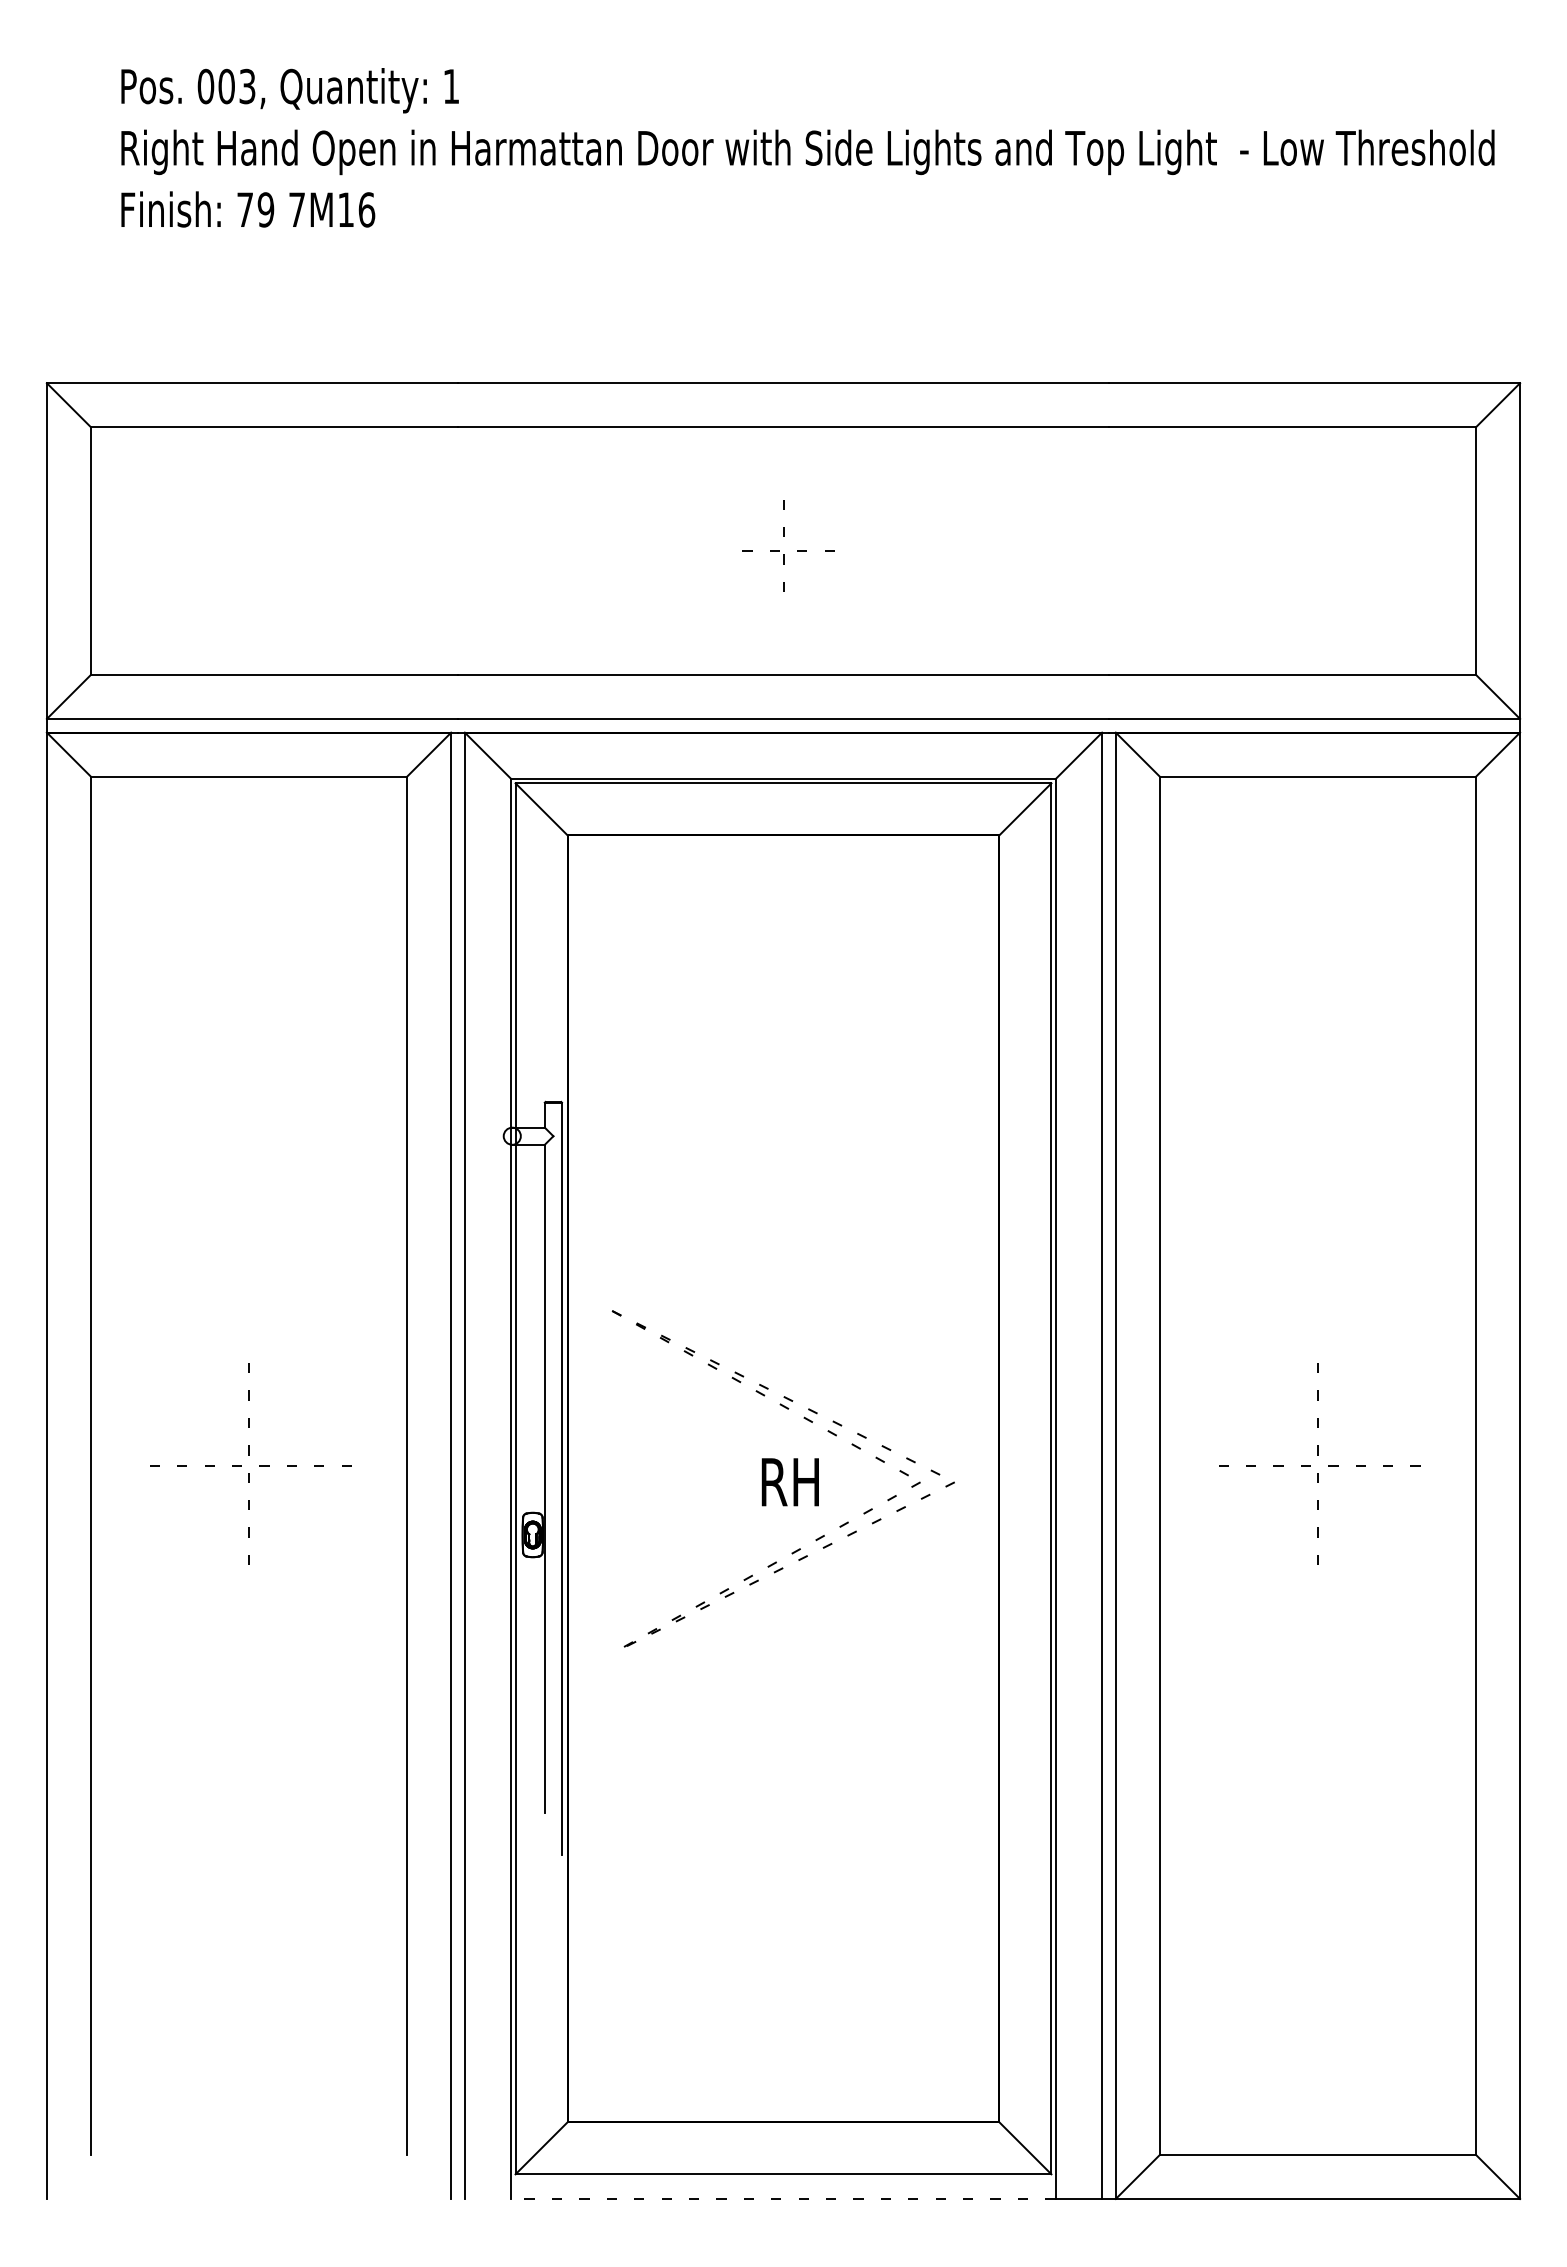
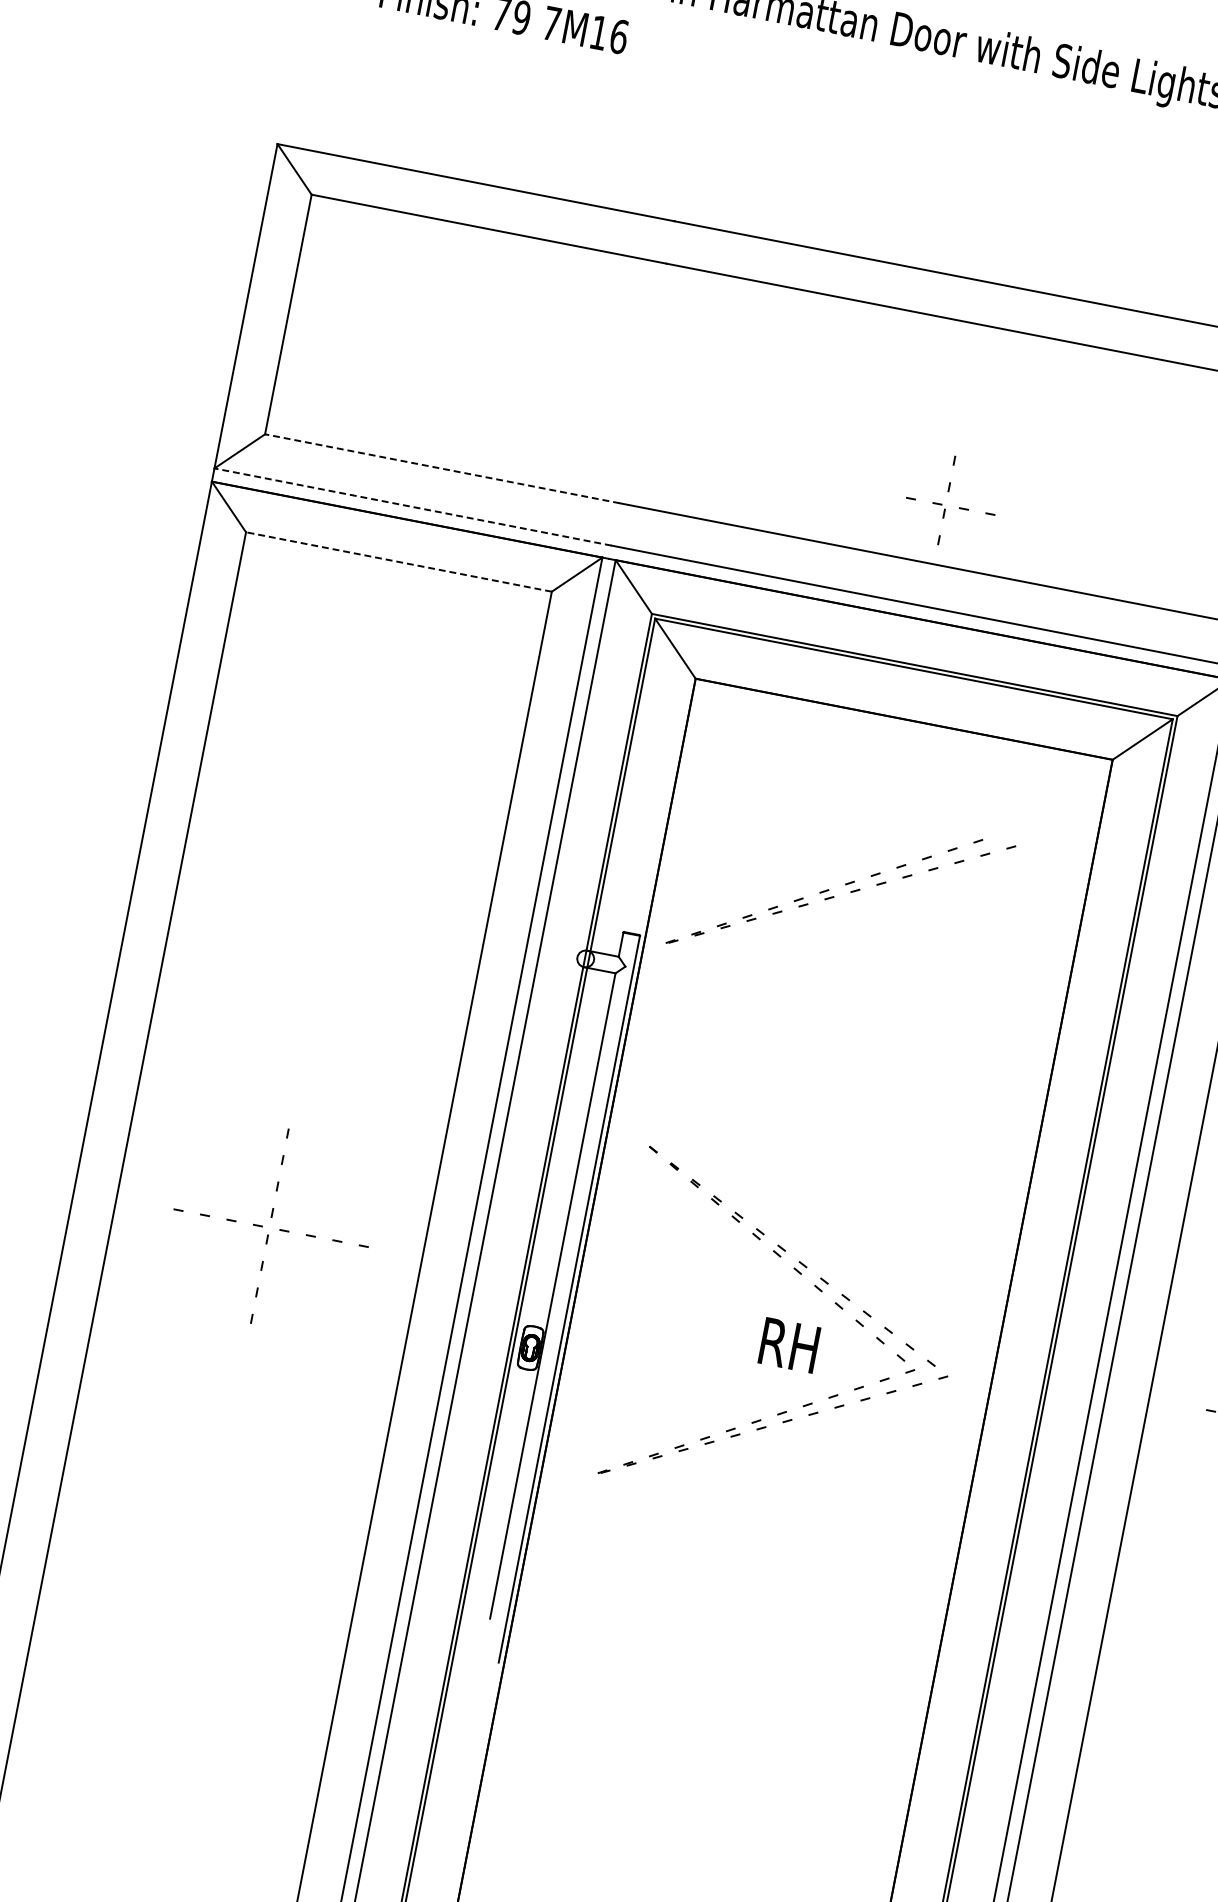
part: (784, 536) -> (949, 491), moved
line: (274, 675) -> (442, 469), solid -> dashed
line: (252, 718) -> (413, 506), solid -> dashed
line: (248, 776) -> (398, 561), solid -> dashed
part: (748, 1026) -> (834, 897), added

